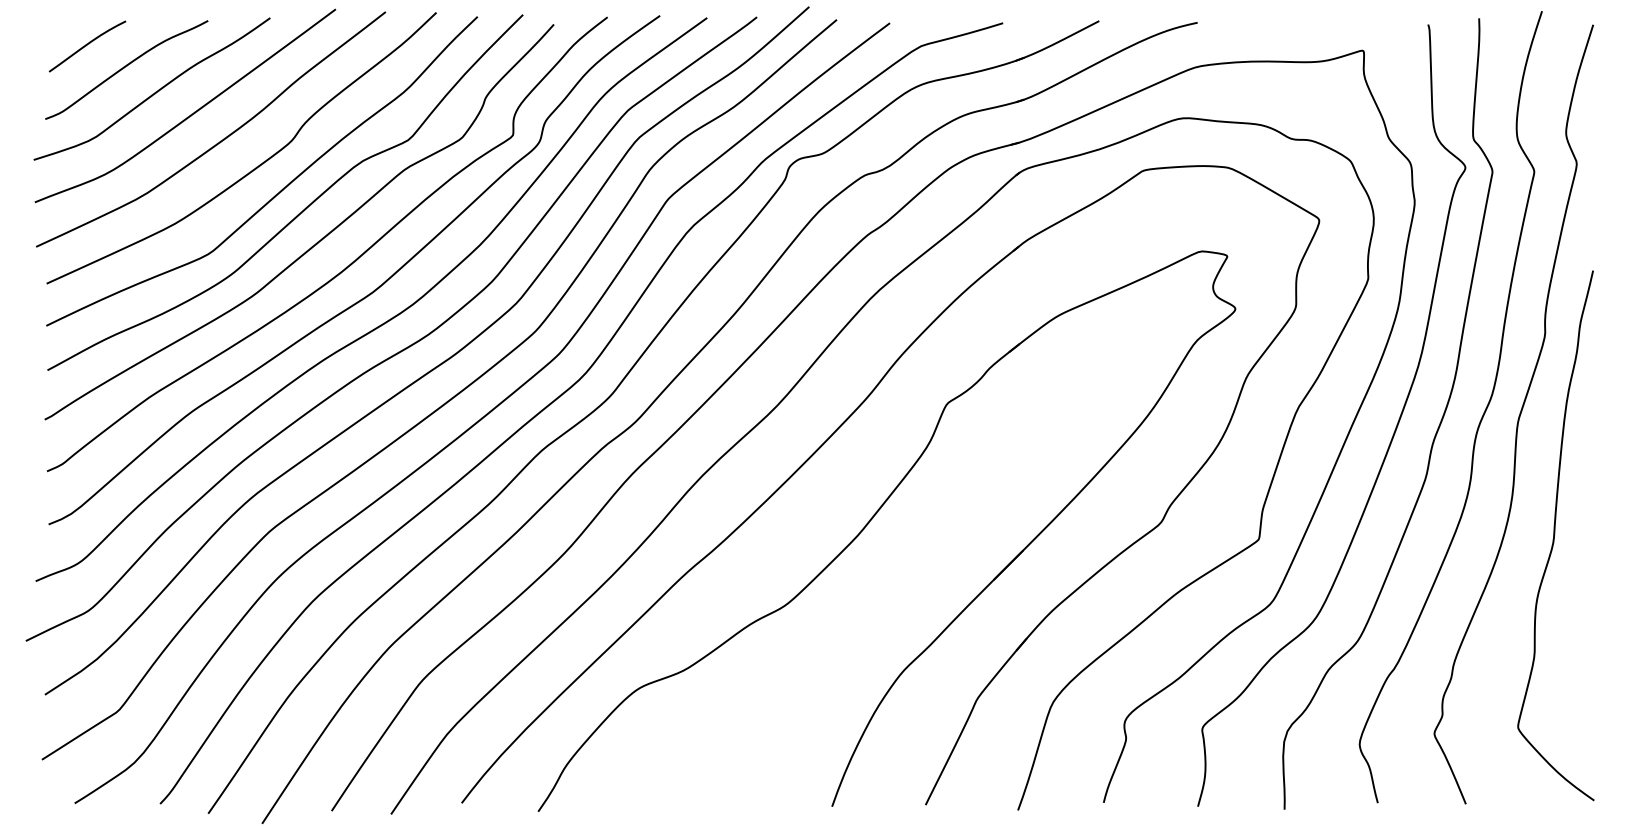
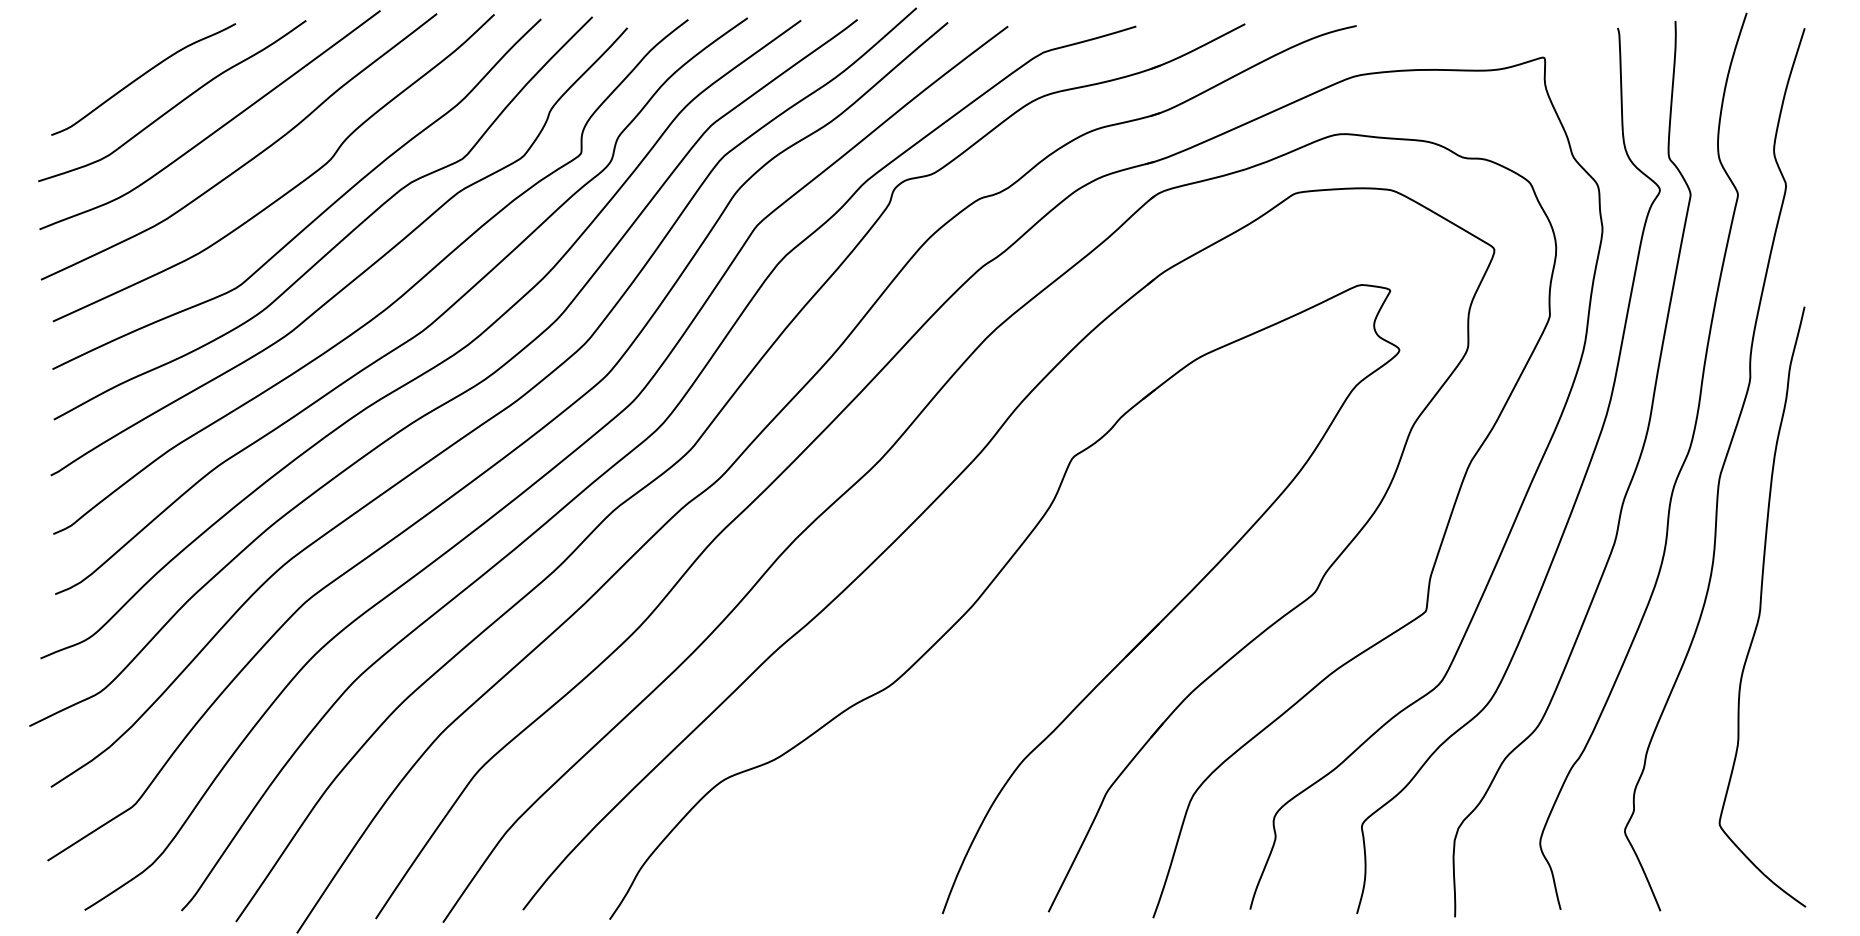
curve: (87, 45) -> (99, 51), removed

